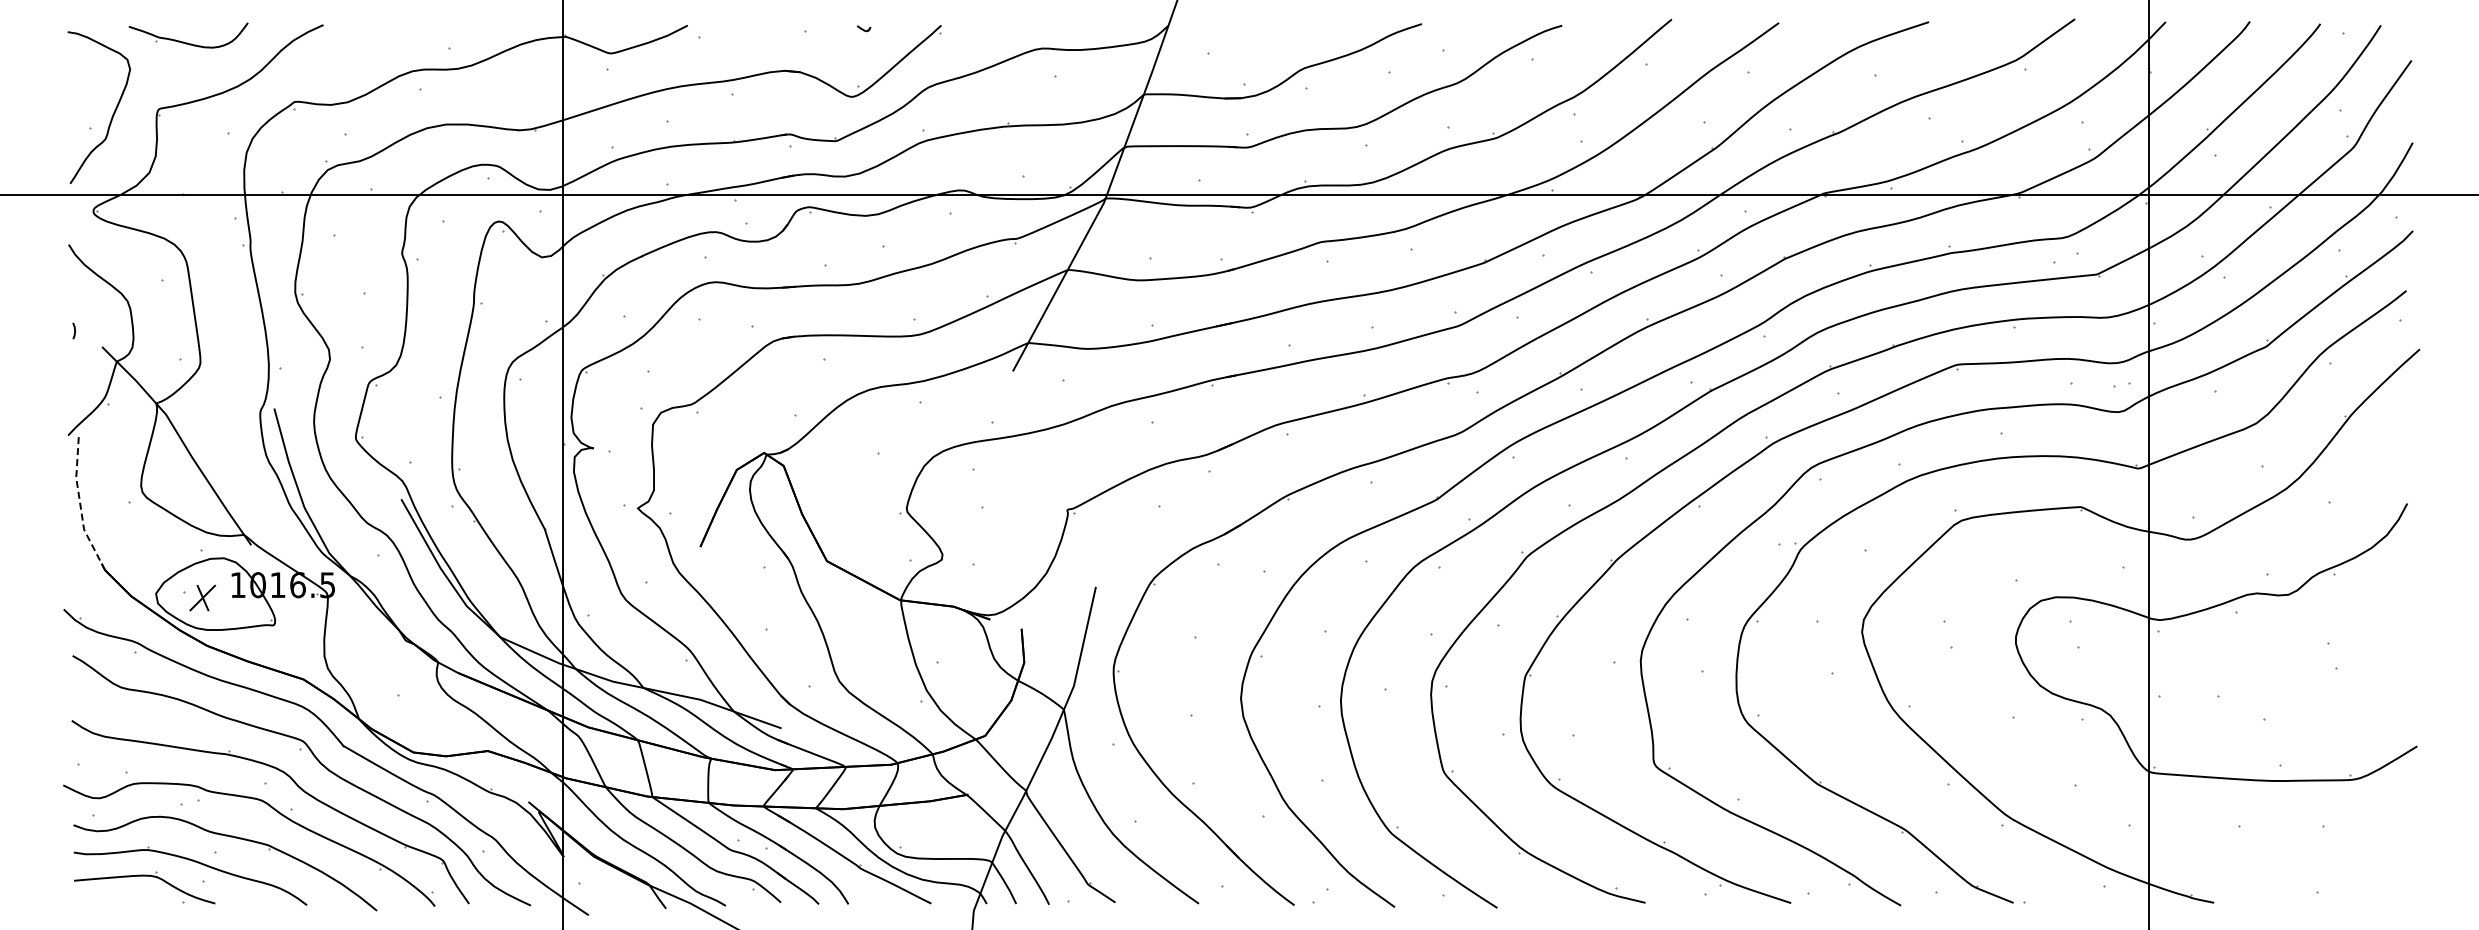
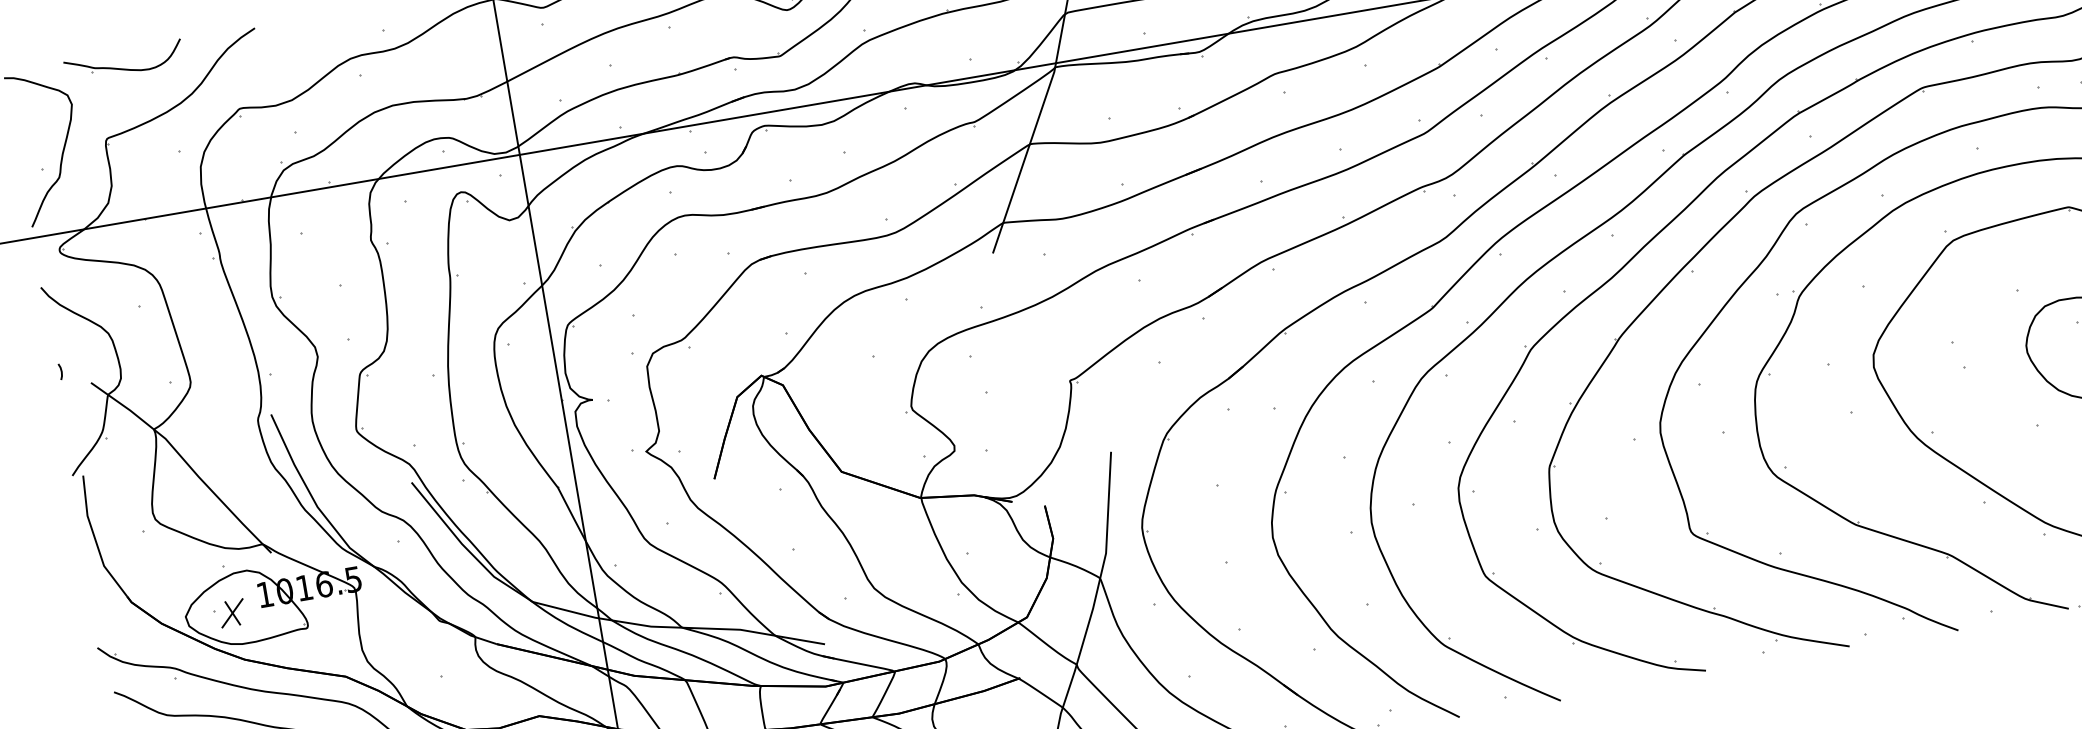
line: (80, 503) -> (96, 540), dashed -> solid

